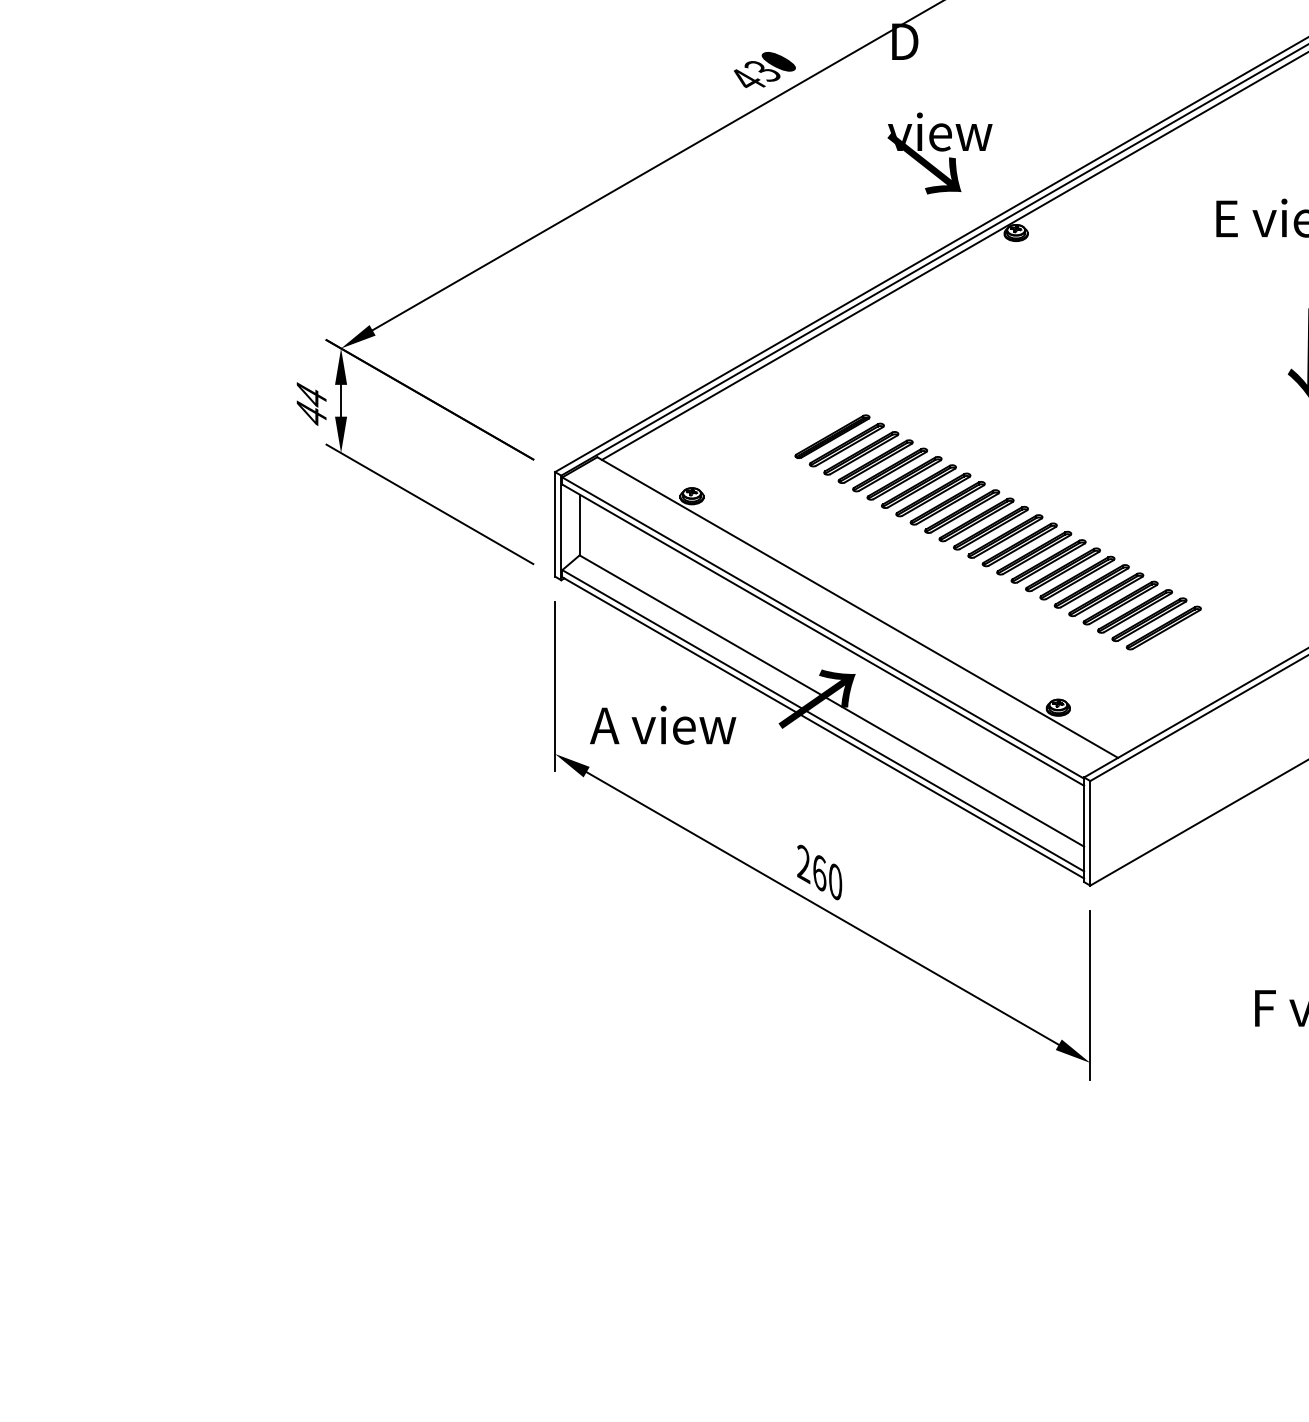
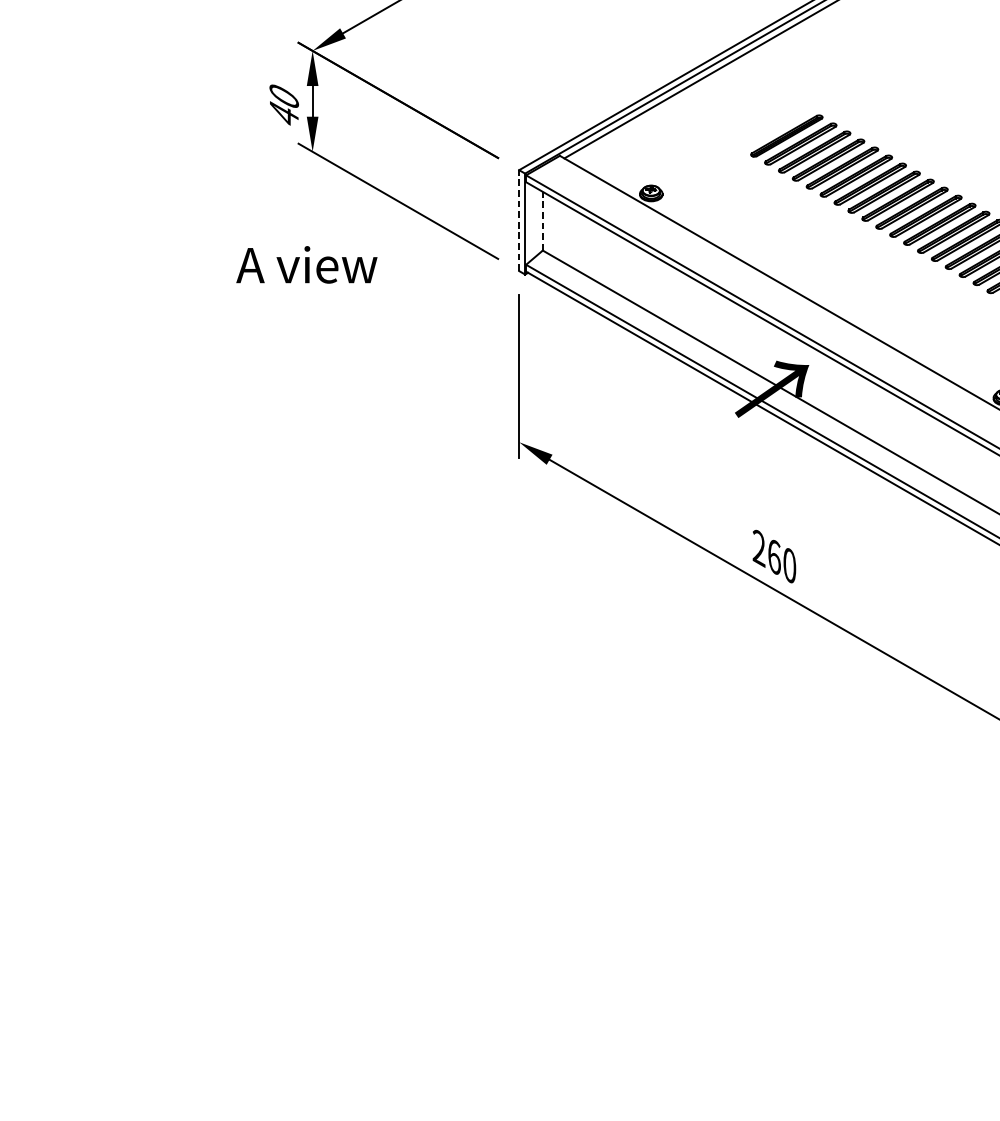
text: (311, 394) -> (284, 95), 44 -> 40
line: (555, 523) -> (519, 219), solid -> dashed
line: (579, 524) -> (542, 220), solid -> dashed
text: (663, 724) -> (307, 264), moved

